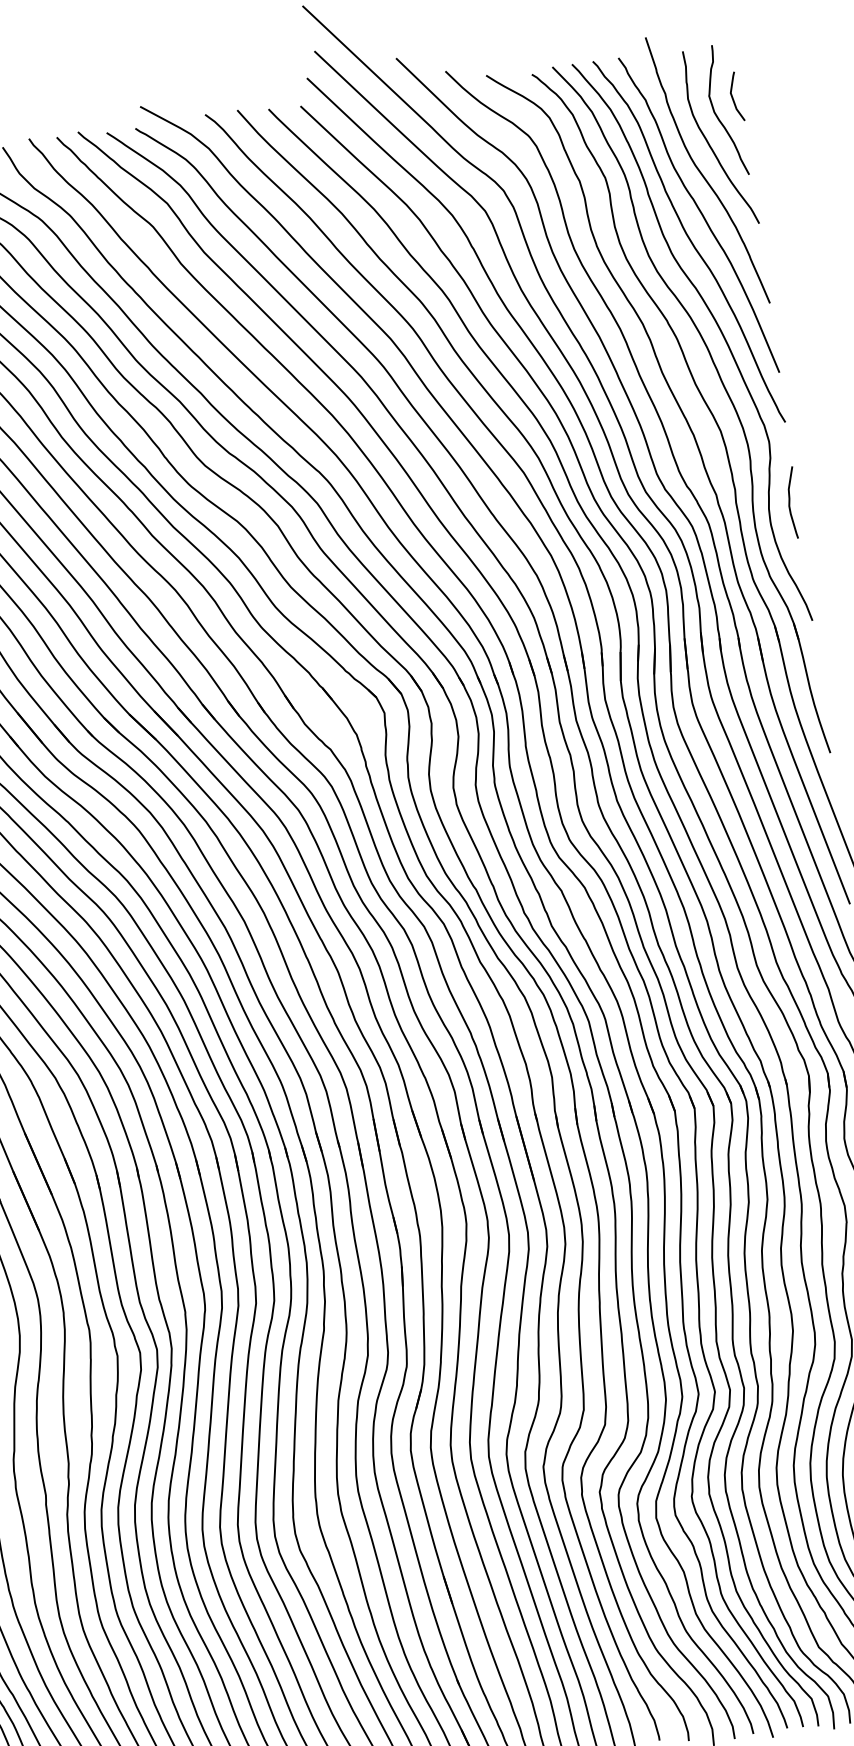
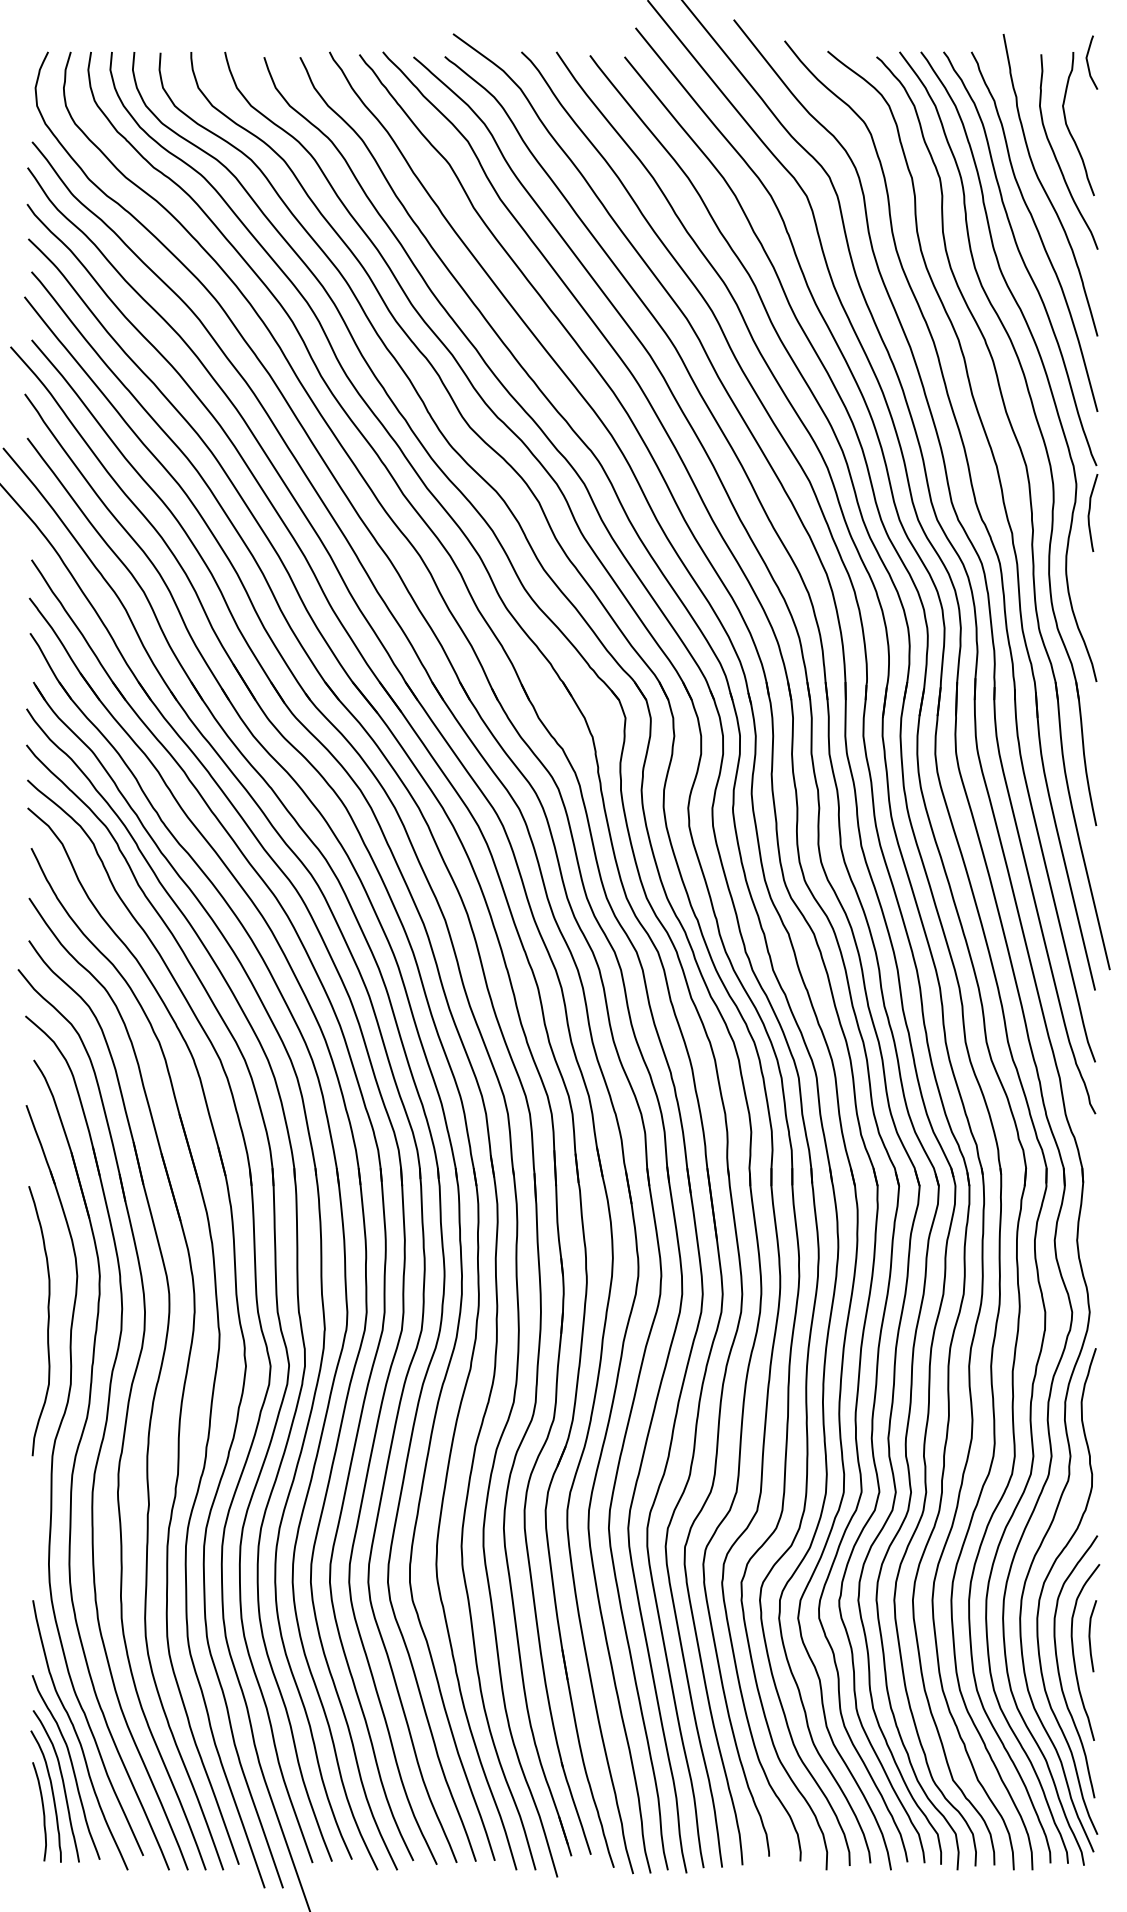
line: (733, 97) -> (1088, 62), moved
curve: (790, 501) -> (1090, 511), moved

